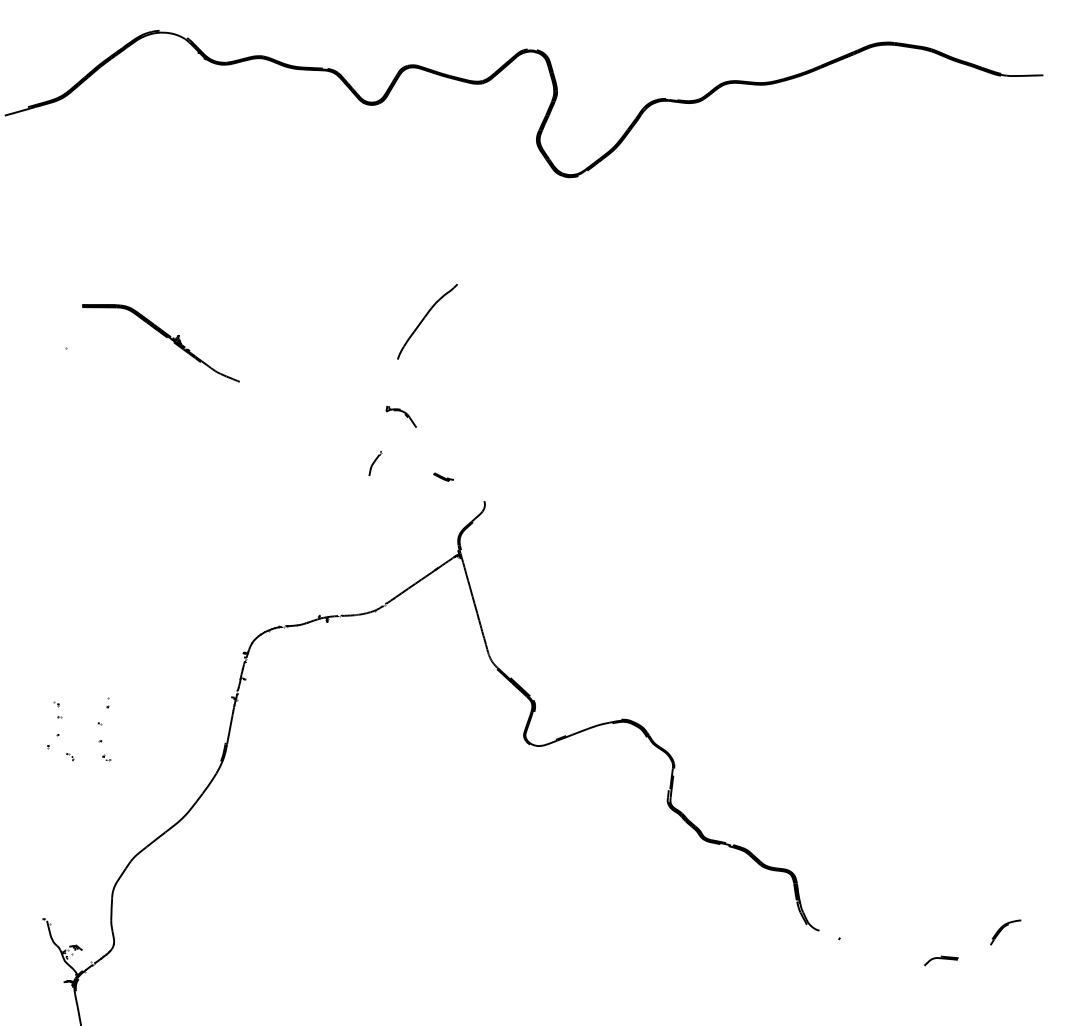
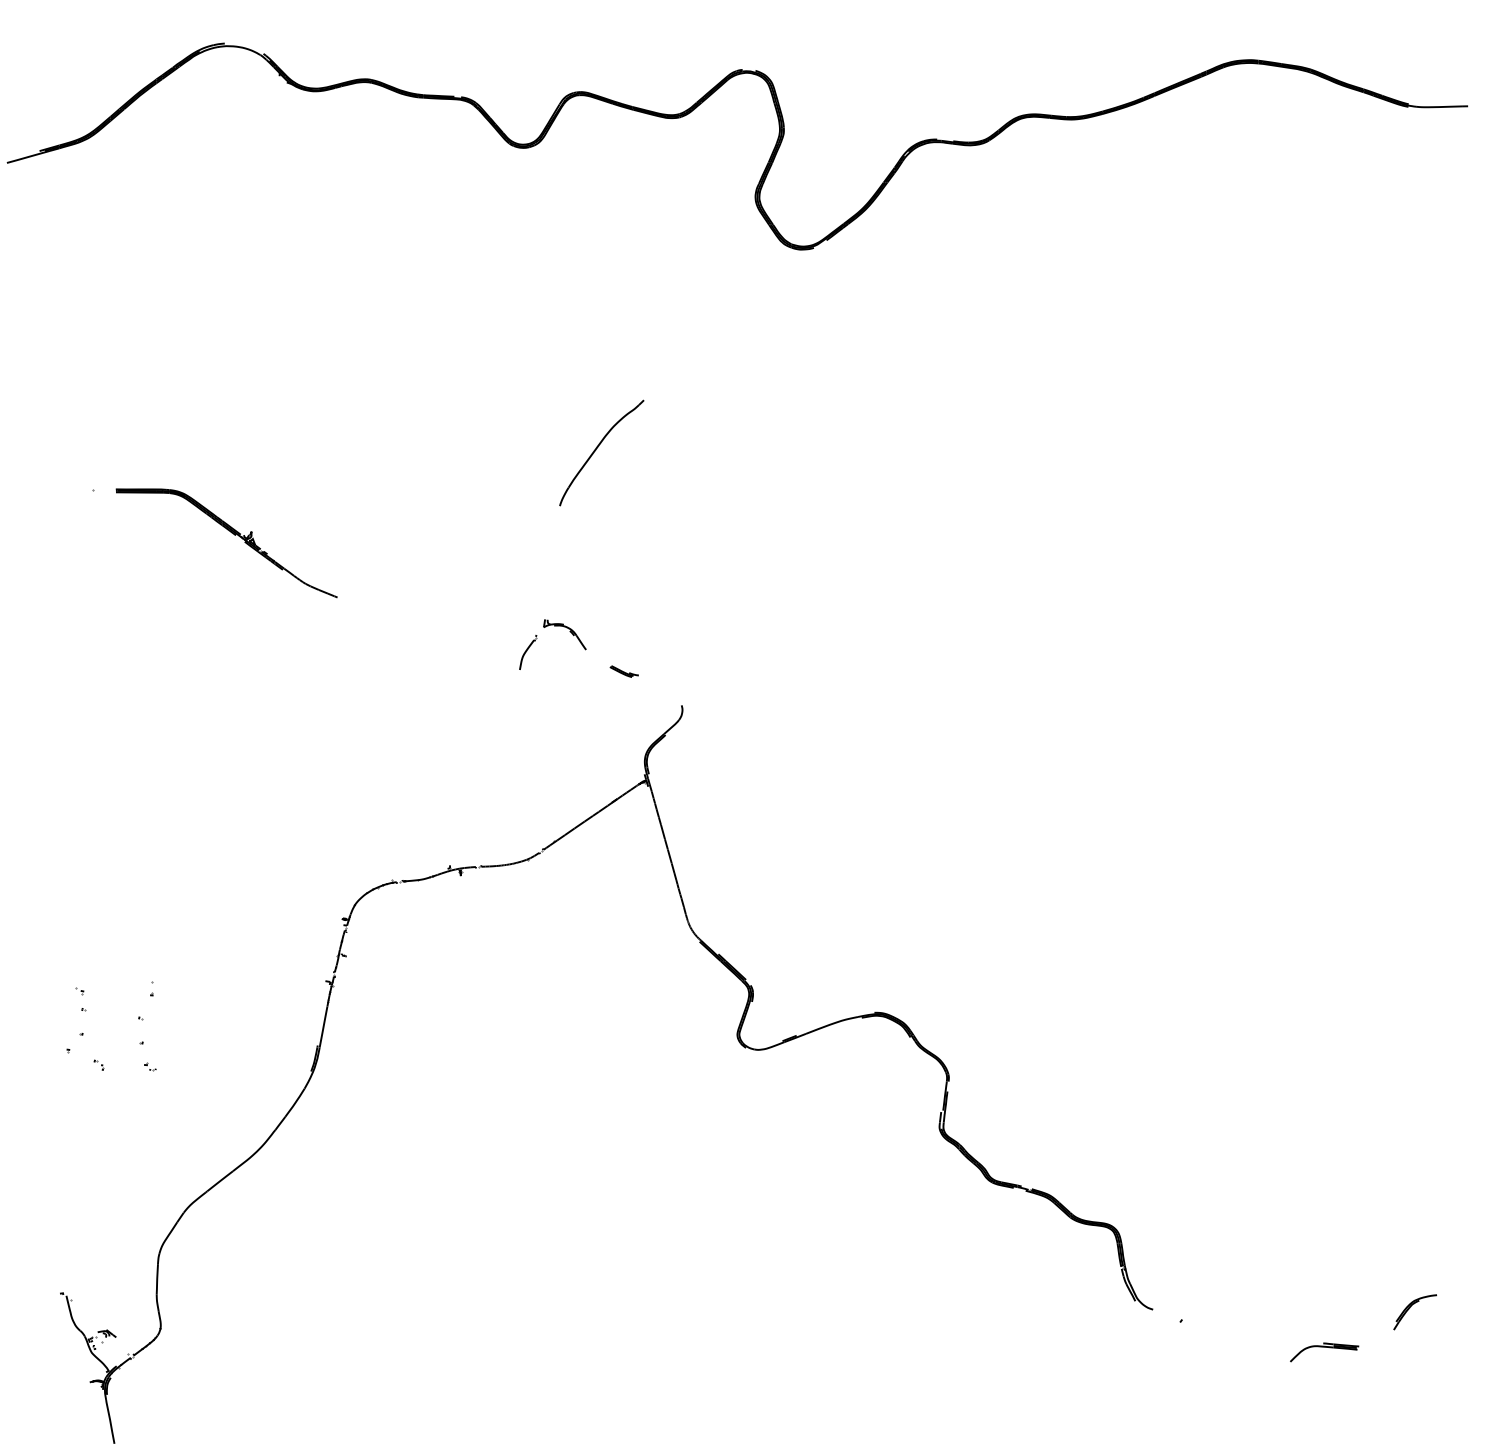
part: (164, 336) -> (231, 533), moved
part: (401, 416) -> (564, 634), moved
part: (941, 961) -> (1324, 1352), size x1.43

